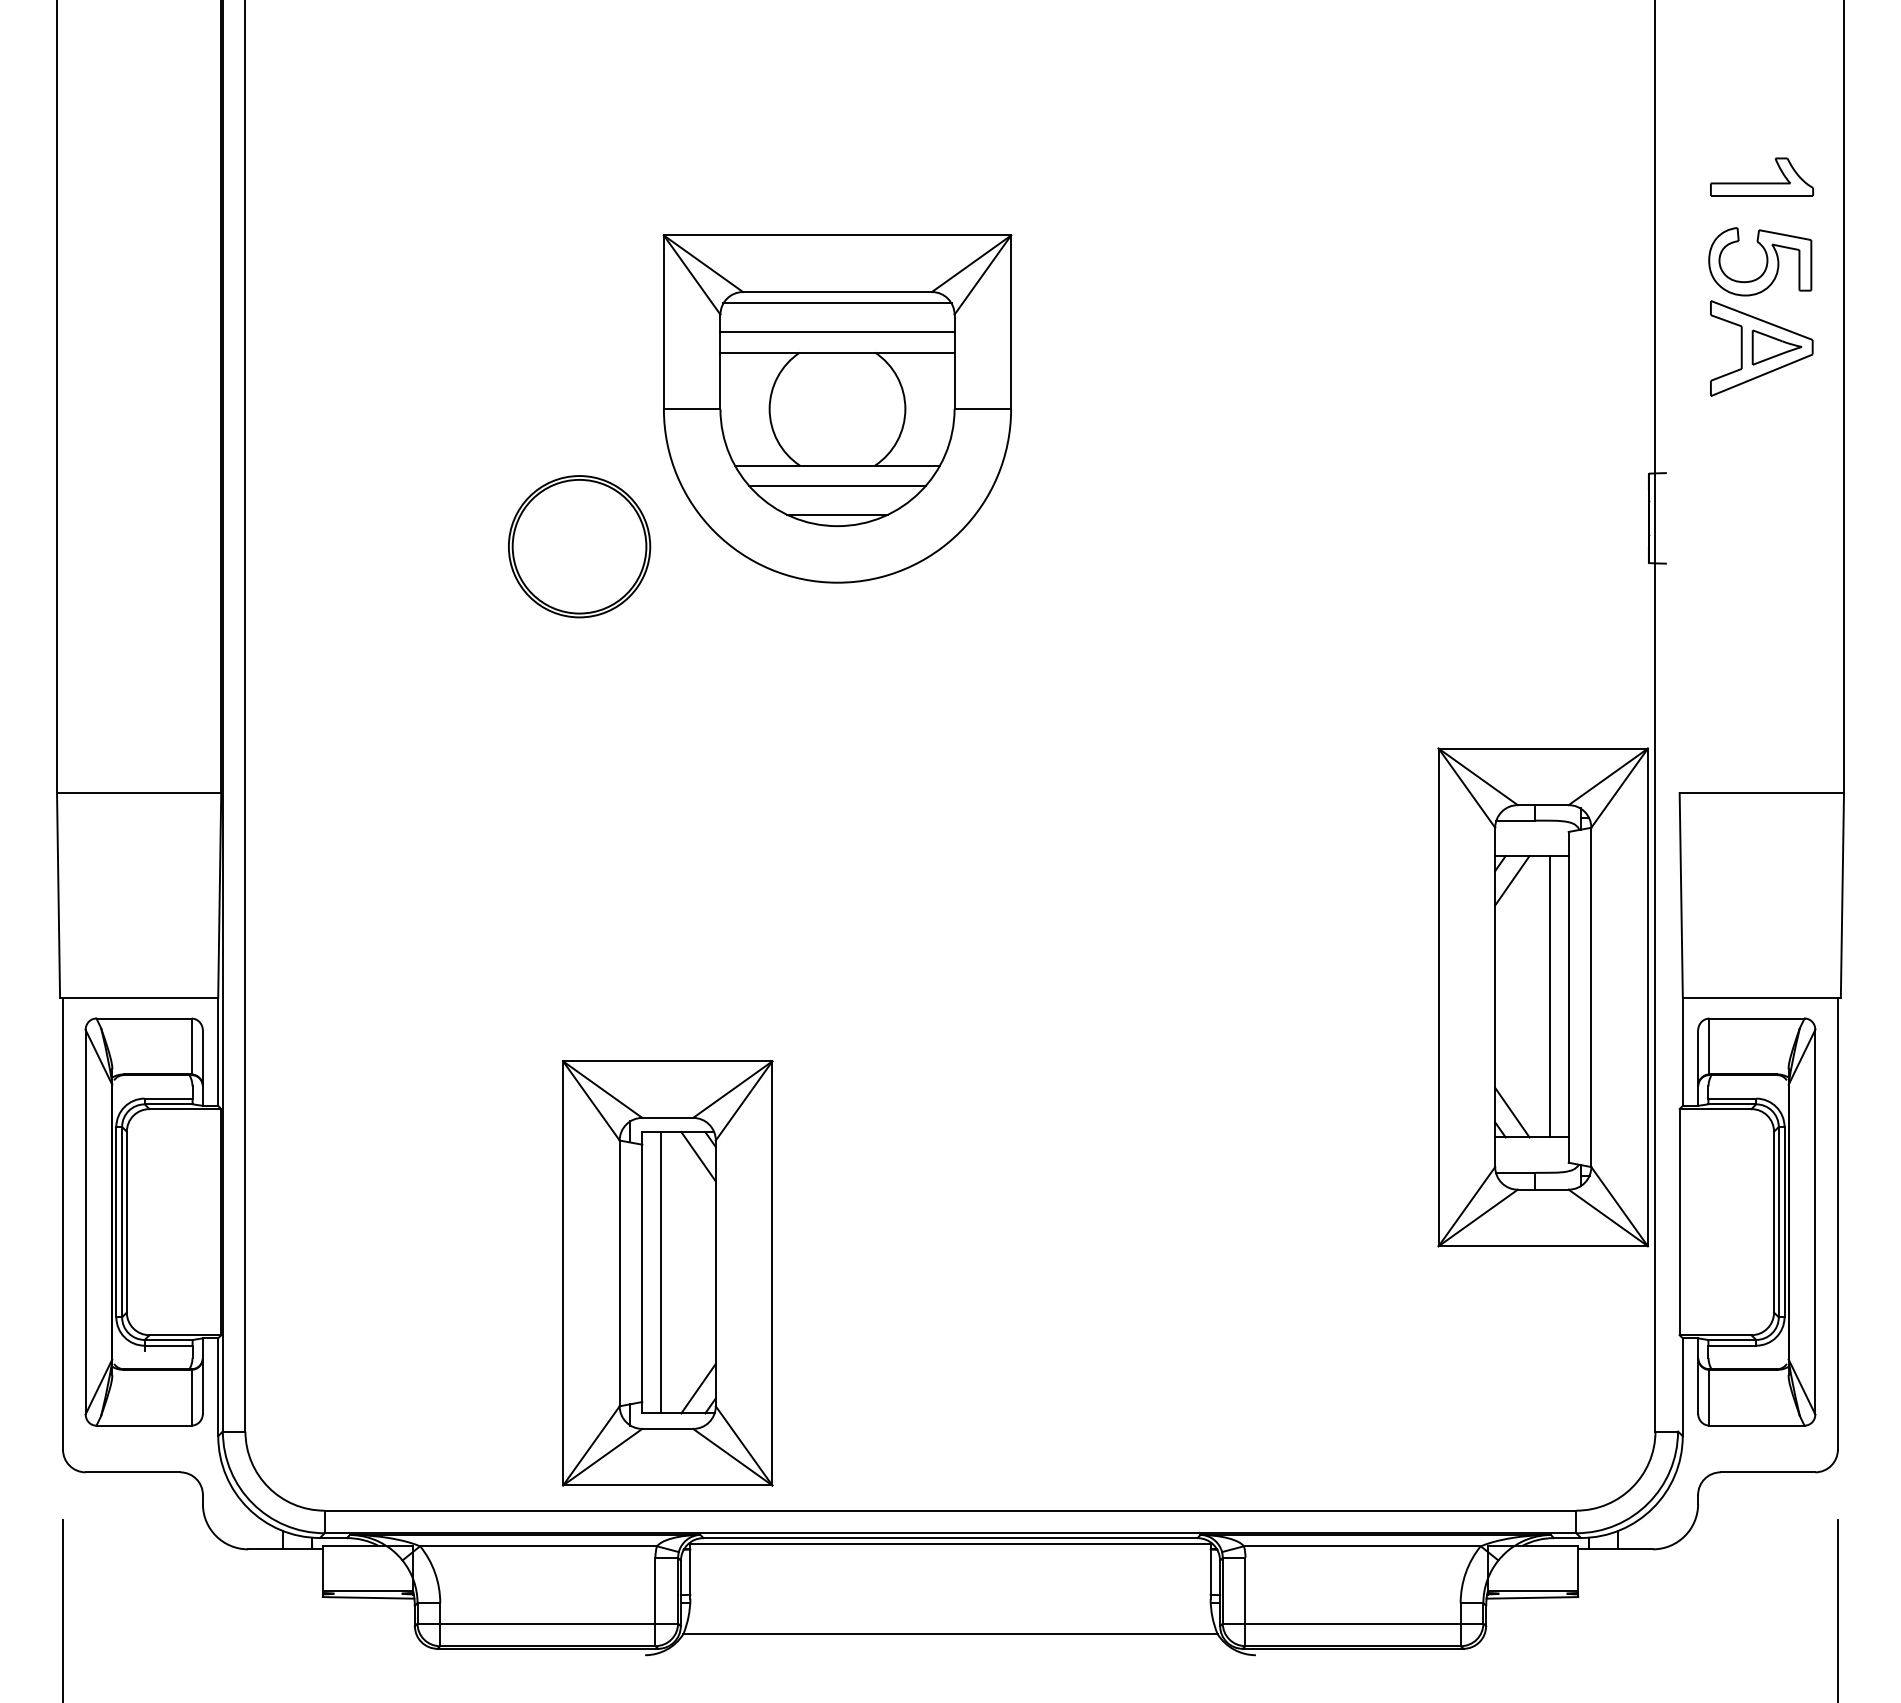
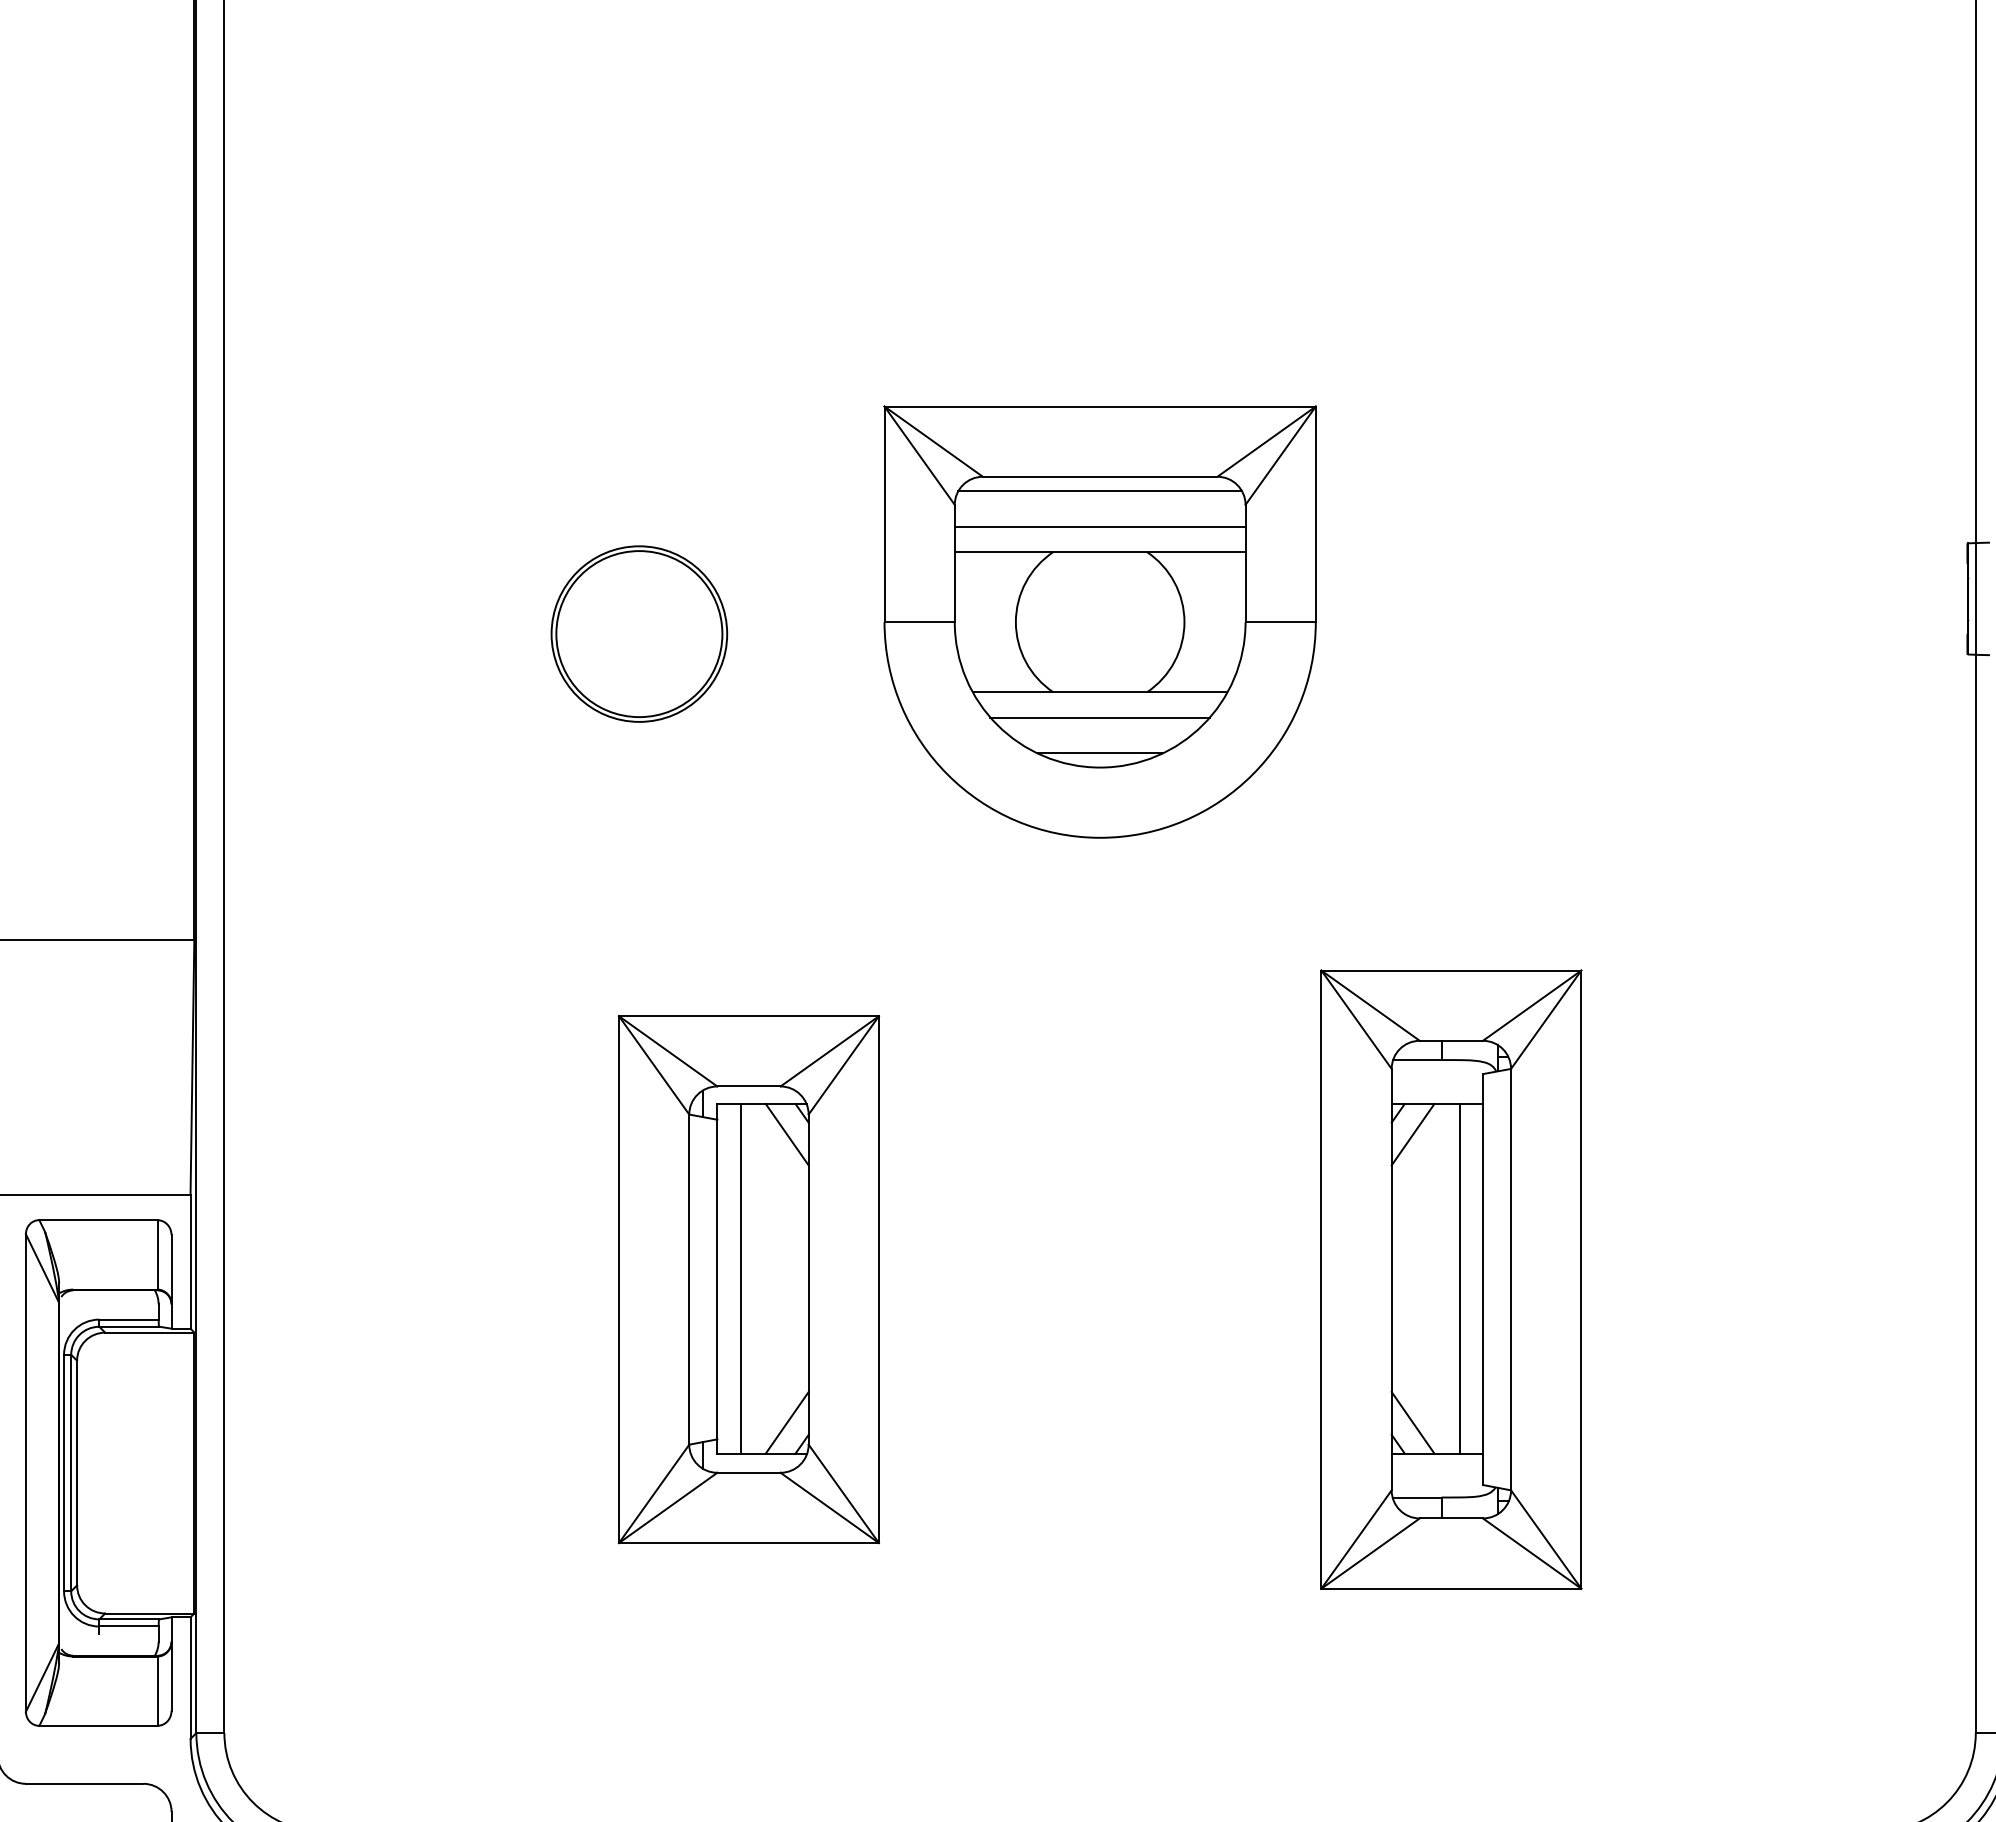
part: (837, 408) -> (1100, 621), moved
part: (1542, 997) -> (1450, 1279), moved
part: (667, 1273) -> (748, 1279), moved

